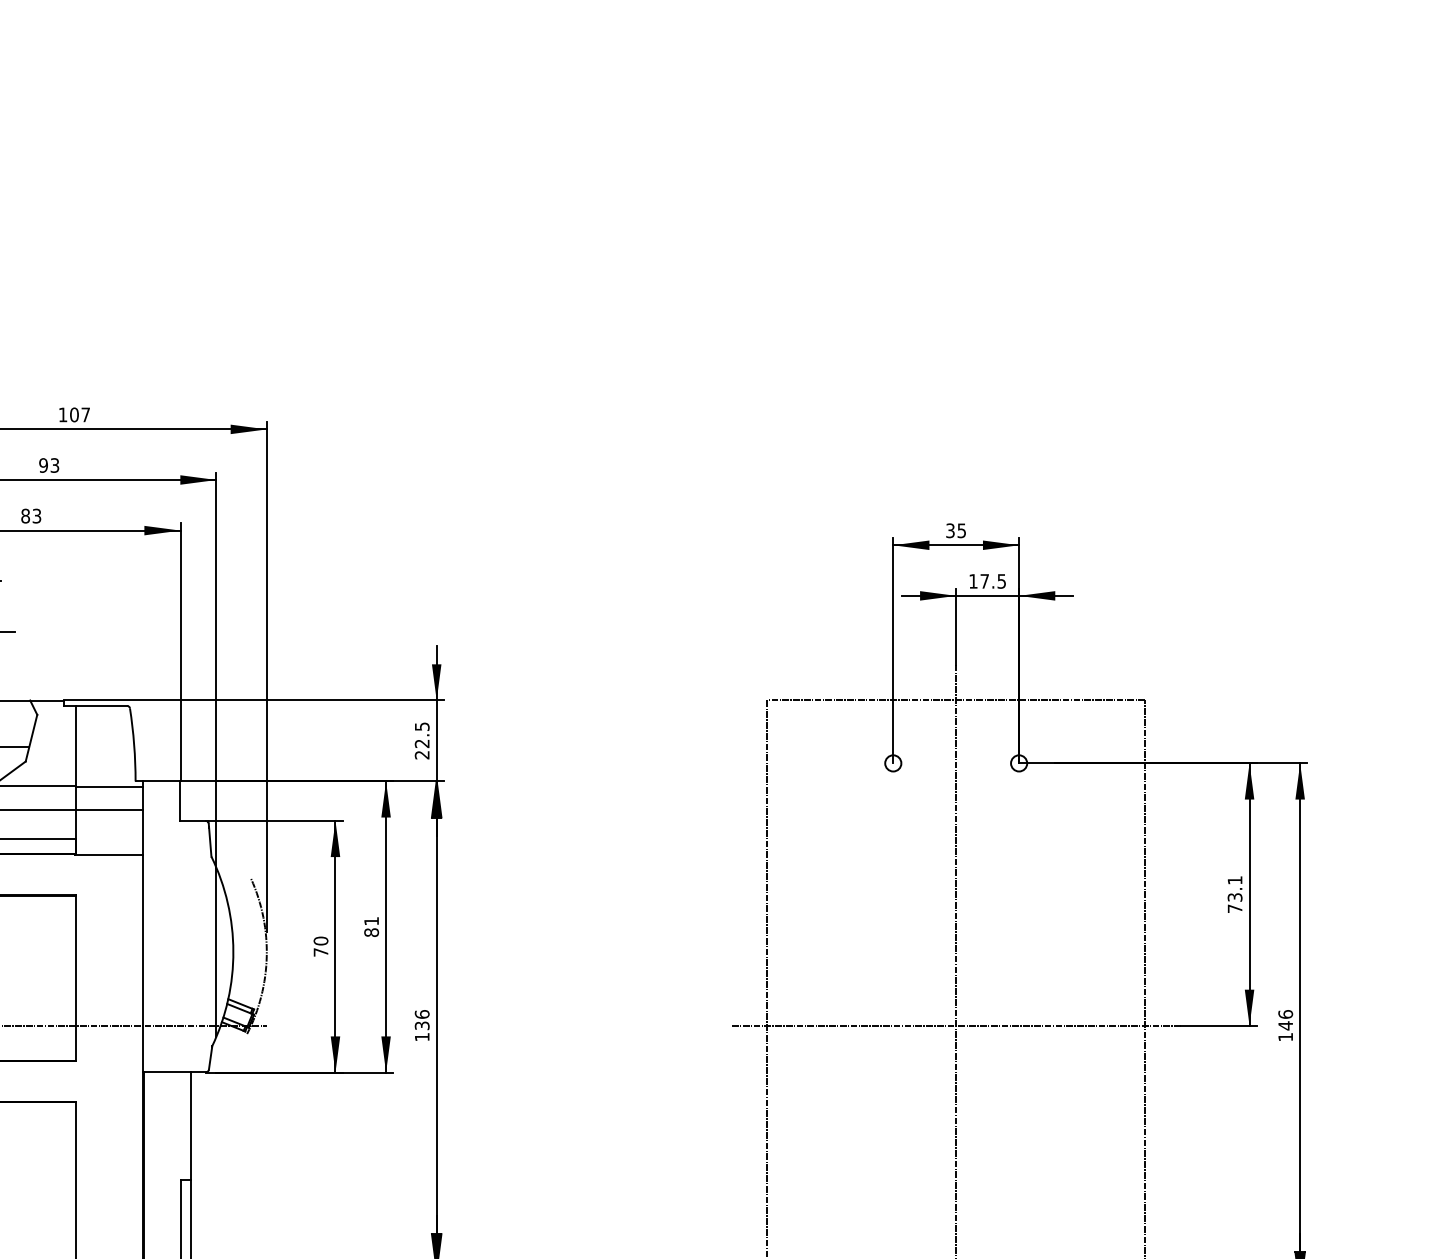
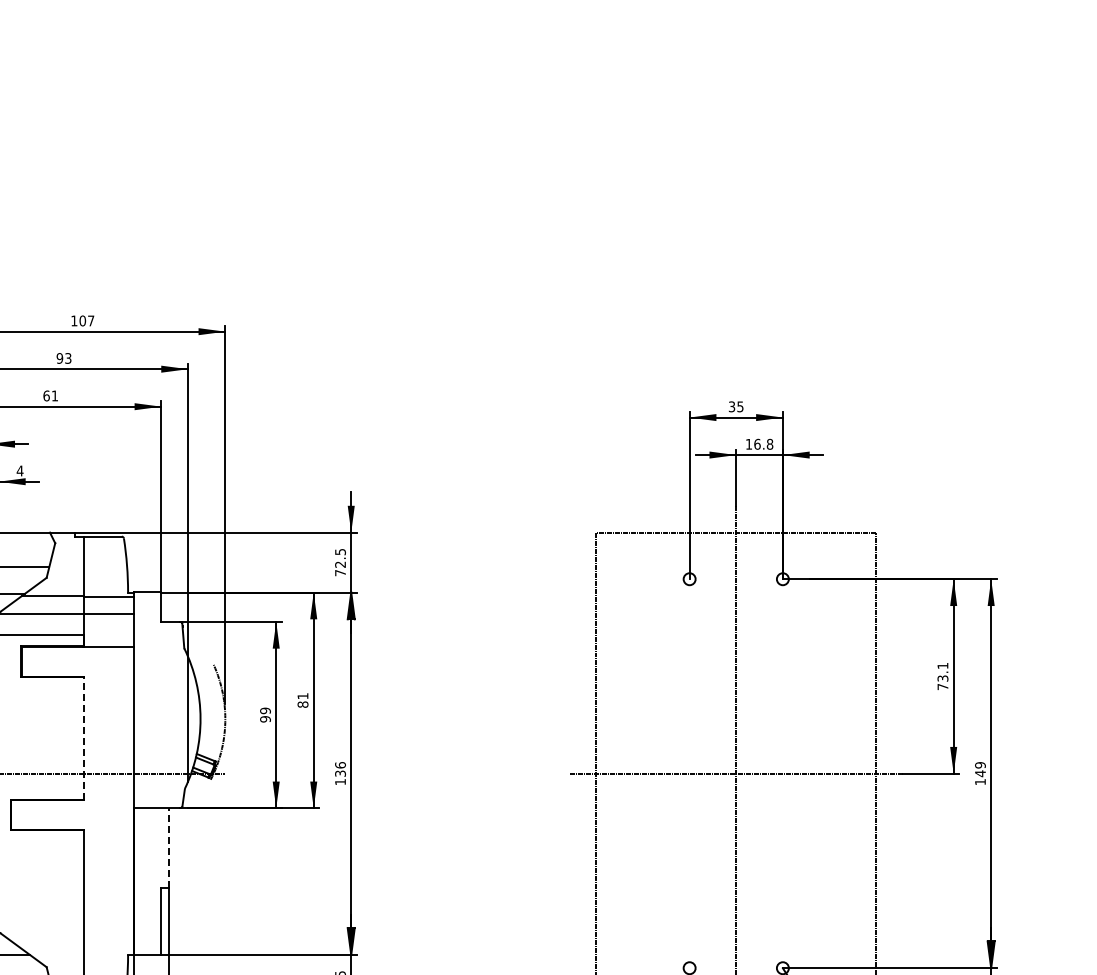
text: (30, 515) -> (50, 395), 83 -> 61
text: (992, 580) -> (763, 443), 17.5 -> 16.8
text: (422, 755) -> (340, 573), 22.5 -> 72.5
text: (320, 945) -> (265, 714), 70 -> 99
line: (76, 976) -> (84, 737), solid -> dashed
text: (1285, 1014) -> (980, 765), 146 -> 149
line: (191, 1125) -> (169, 847), solid -> dashed

